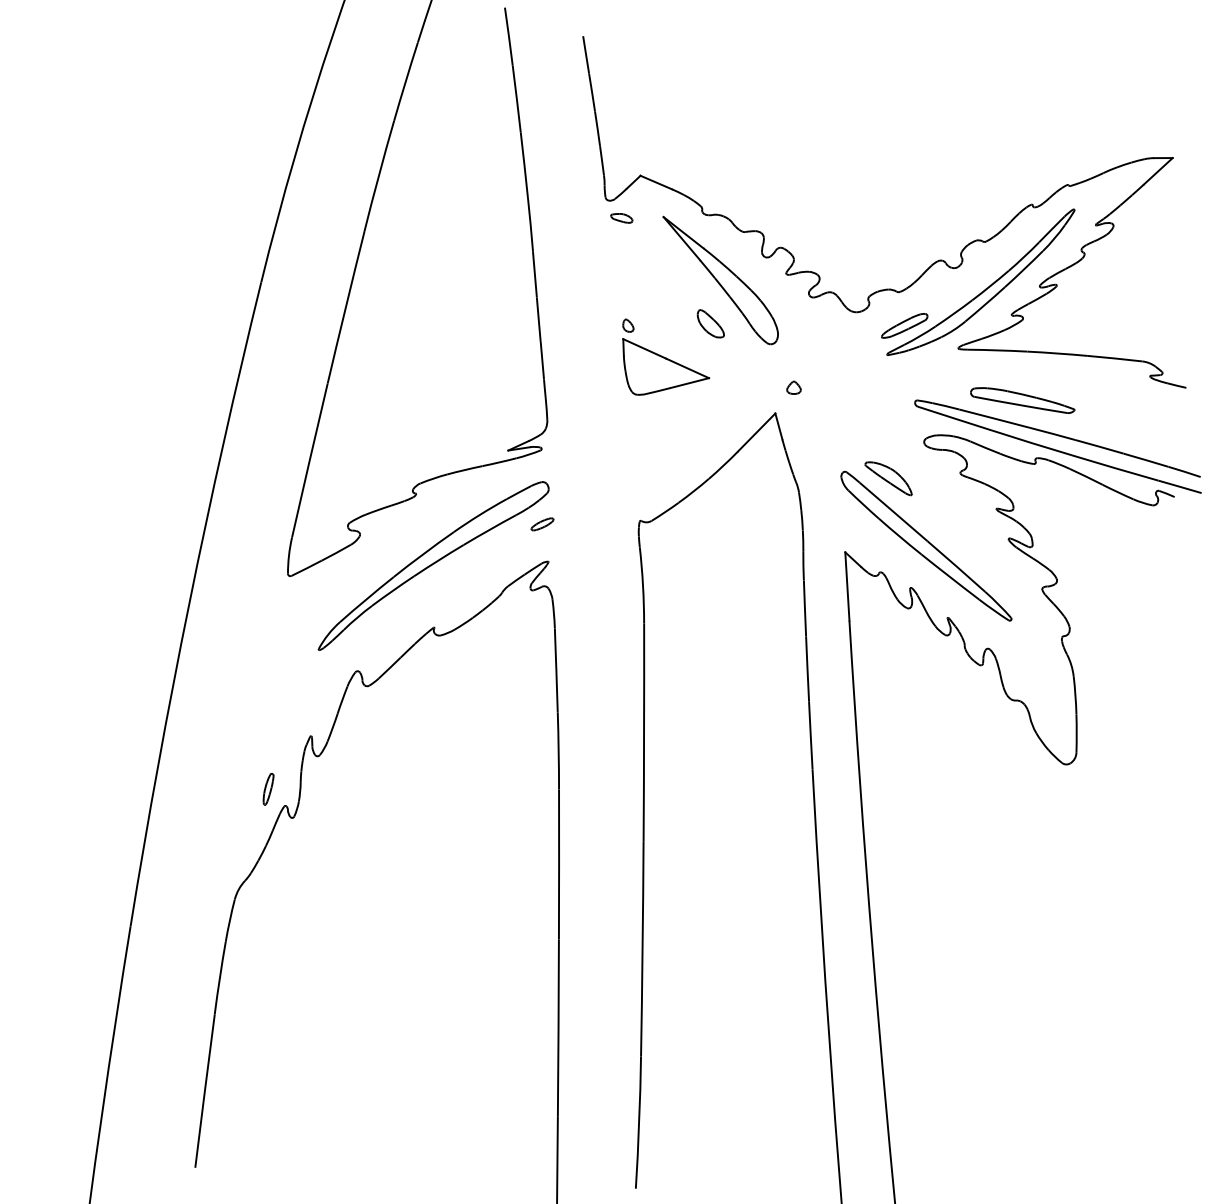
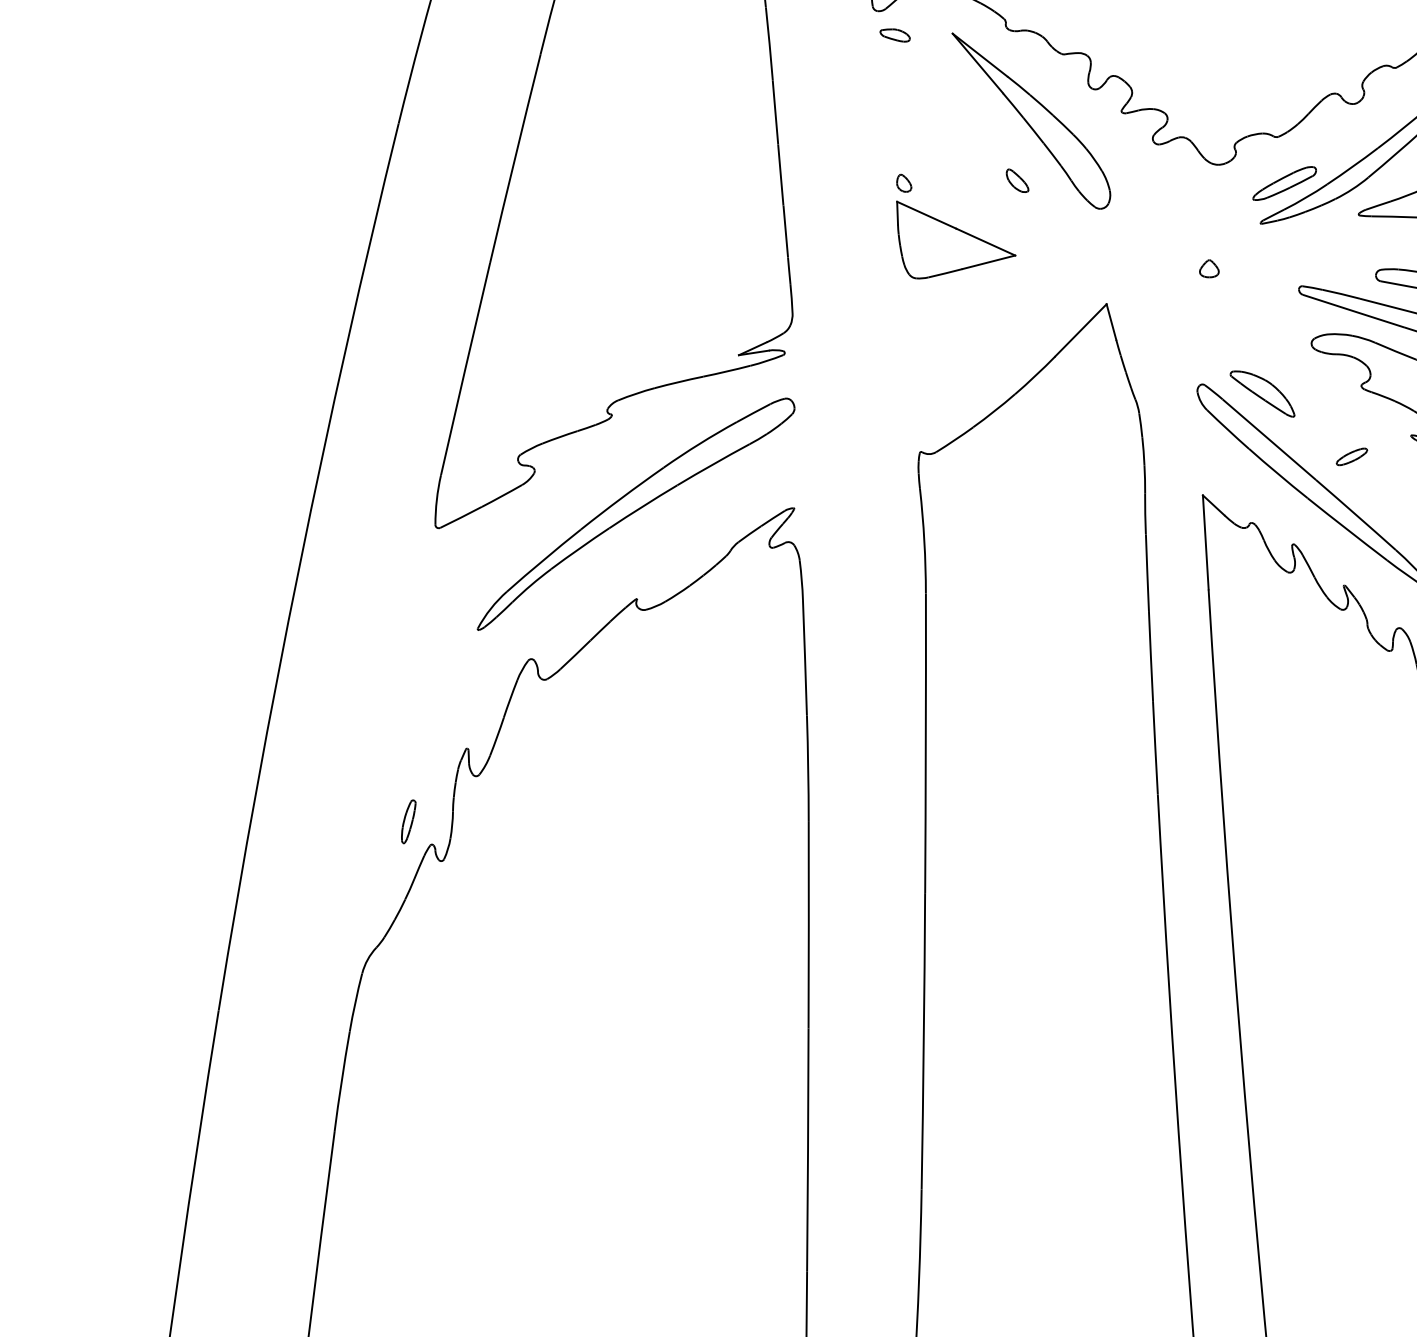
part: (710, 323) -> (1017, 180), size x0.6
part: (793, 387) -> (1208, 268), moved
part: (542, 524) -> (1351, 457), moved

